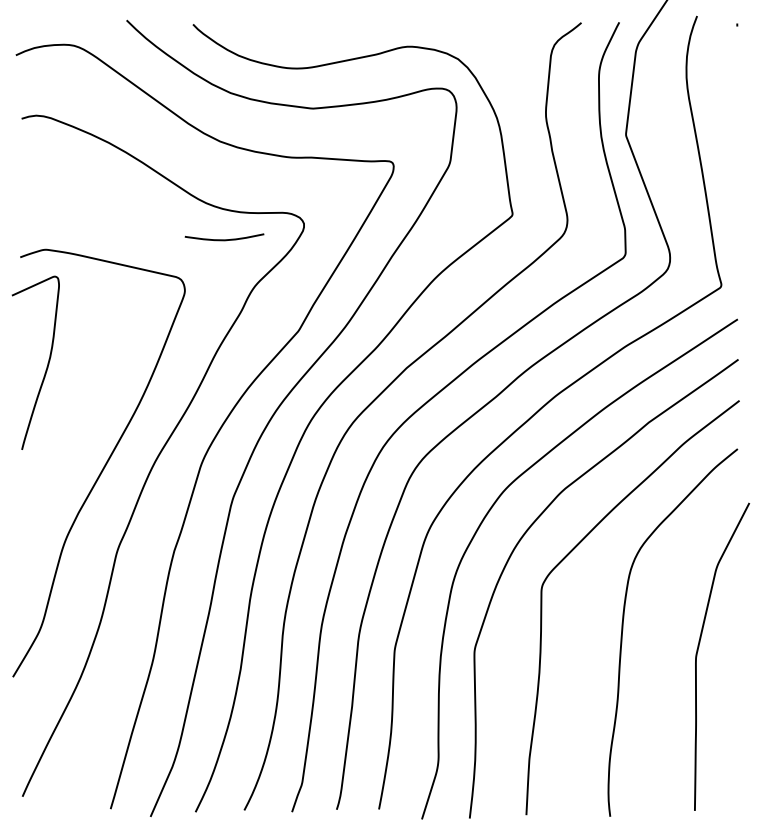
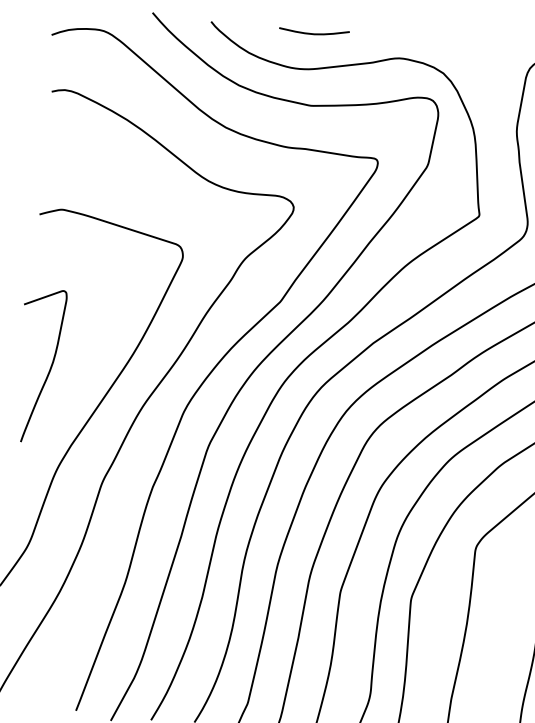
curve: (224, 239) -> (314, 33), moved
curve: (46, 366) -> (49, 370), moved

